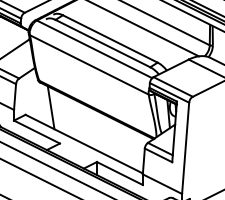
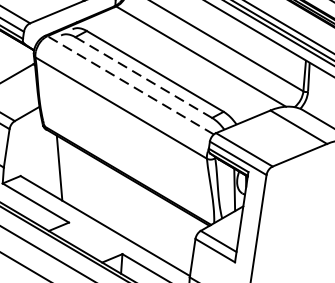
line: (102, 43) -> (143, 77), solid -> dashed
line: (94, 49) -> (130, 85), solid -> dashed

